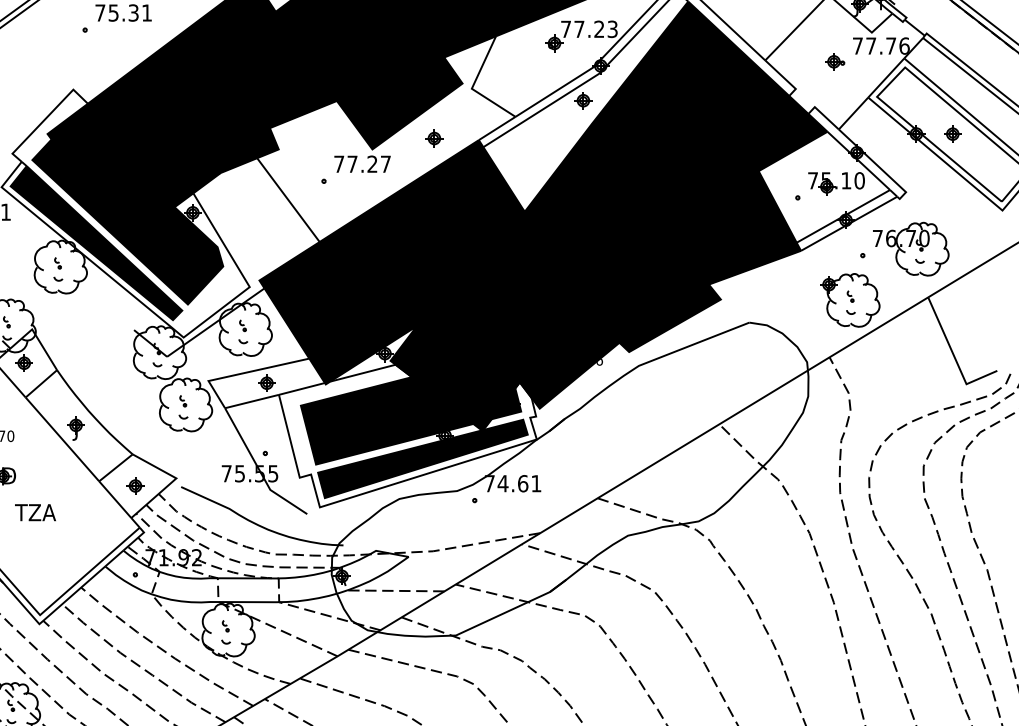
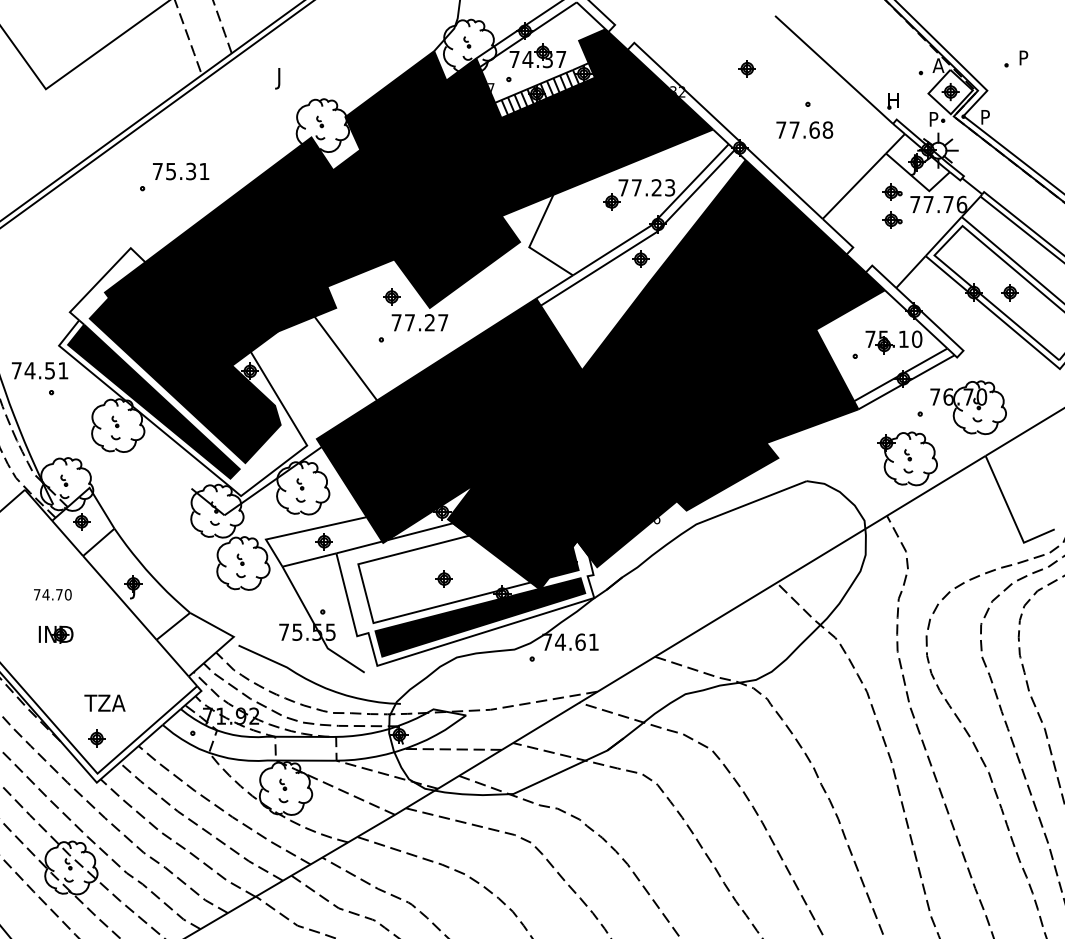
part: (835, 32) -> (892, 191), added
part: (434, 137) -> (391, 296), moved
fill: (387, 420) -> (444, 579), removed
part: (135, 485) -> (96, 738), moved
text: (35, 511) -> (104, 702), moved

